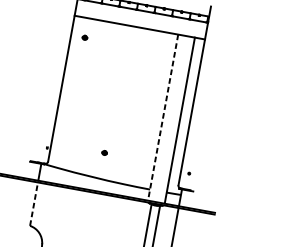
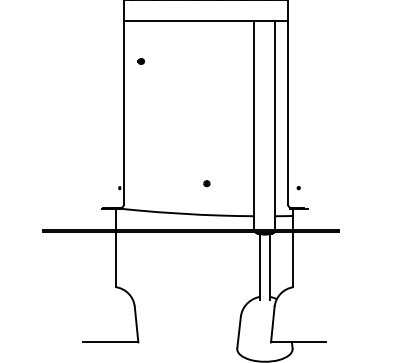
part: (84, 37) -> (140, 61), moved
line: (163, 117) -> (254, 125), dashed -> solid
part: (104, 152) -> (206, 183), moved
line: (34, 203) -> (116, 259), dashed -> solid

